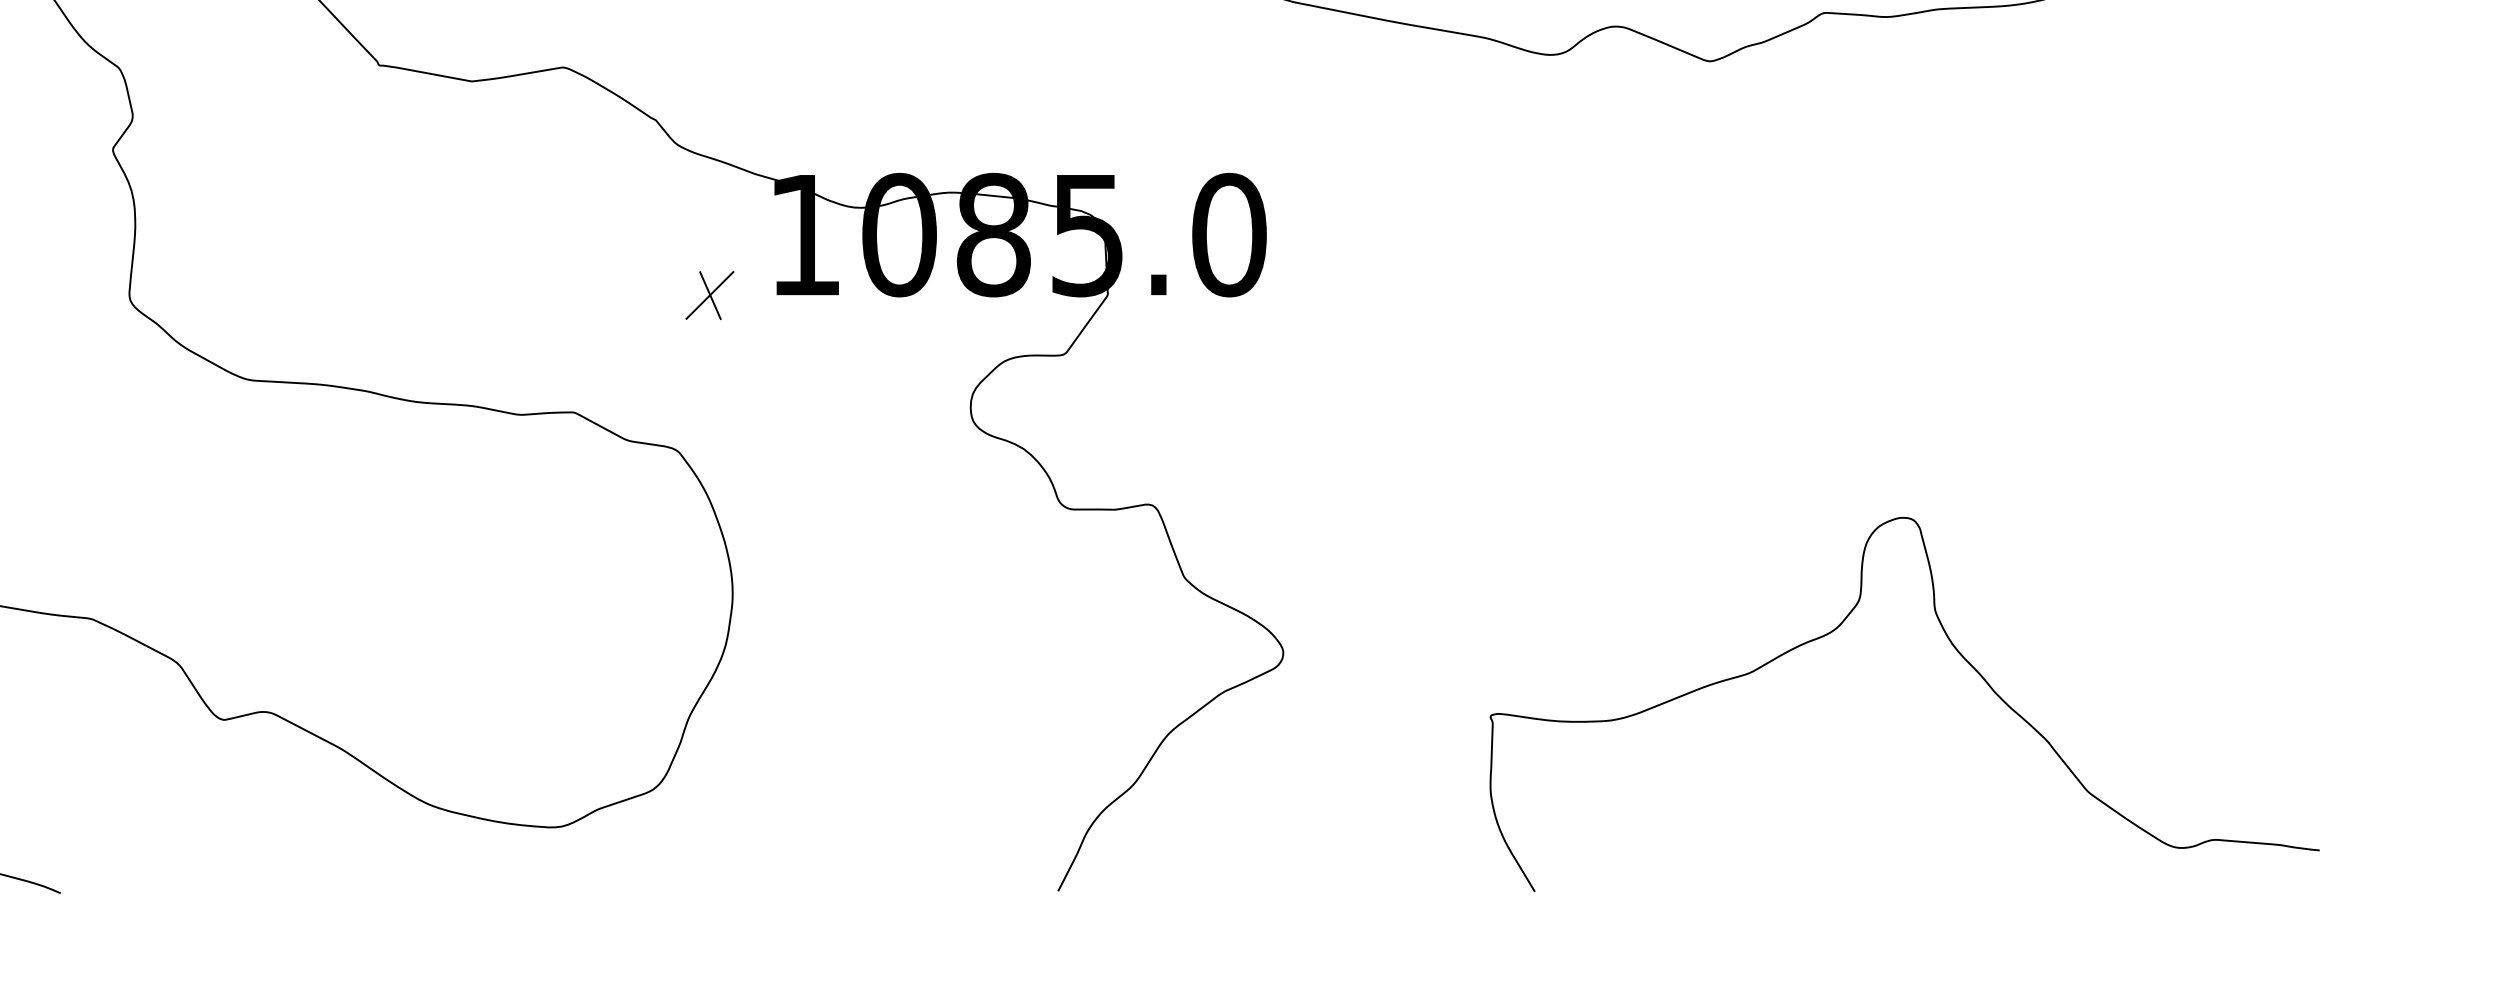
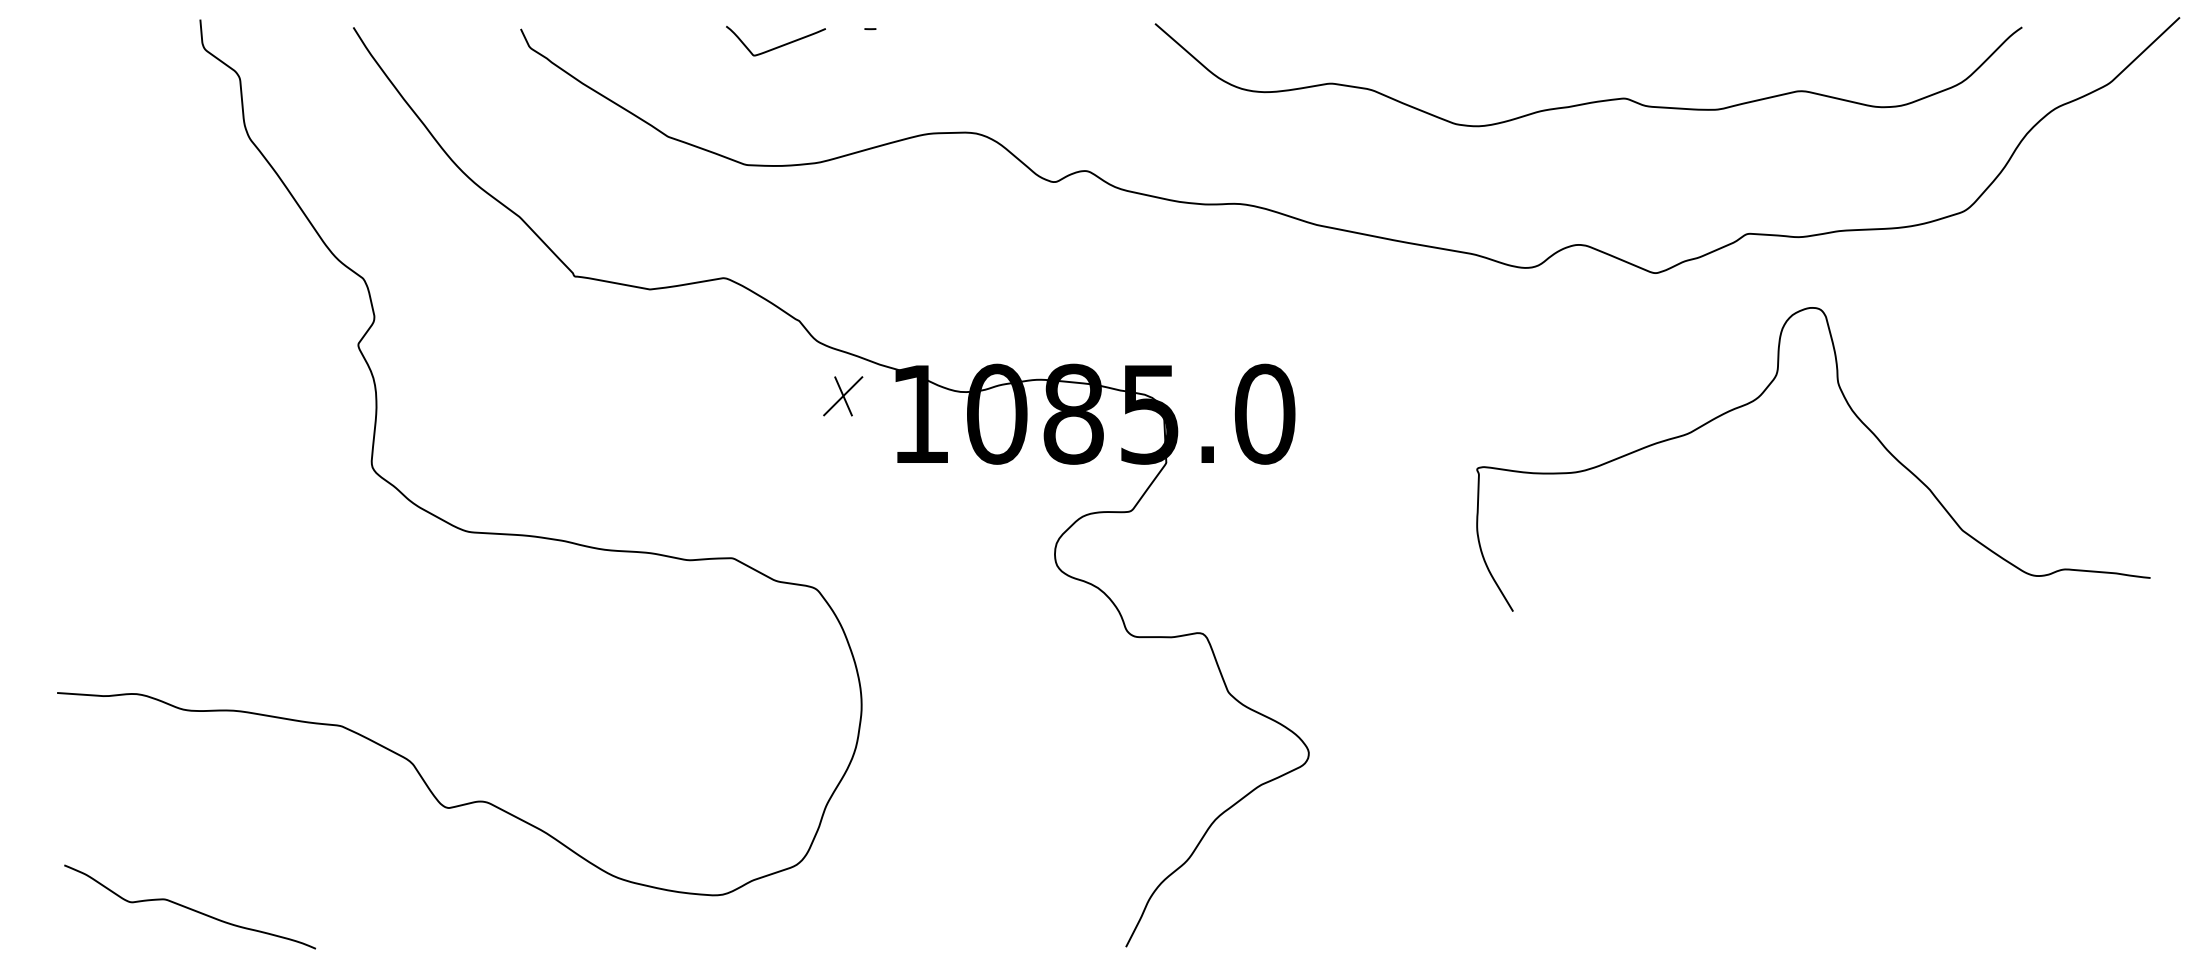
part: (710, 295) -> (843, 396), moved
curve: (1956, 651) -> (1855, 416), moved

